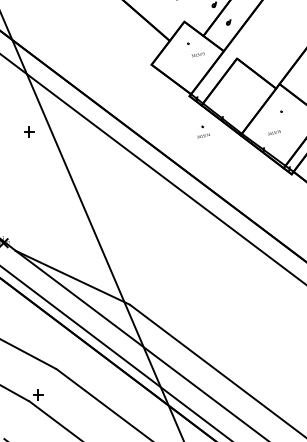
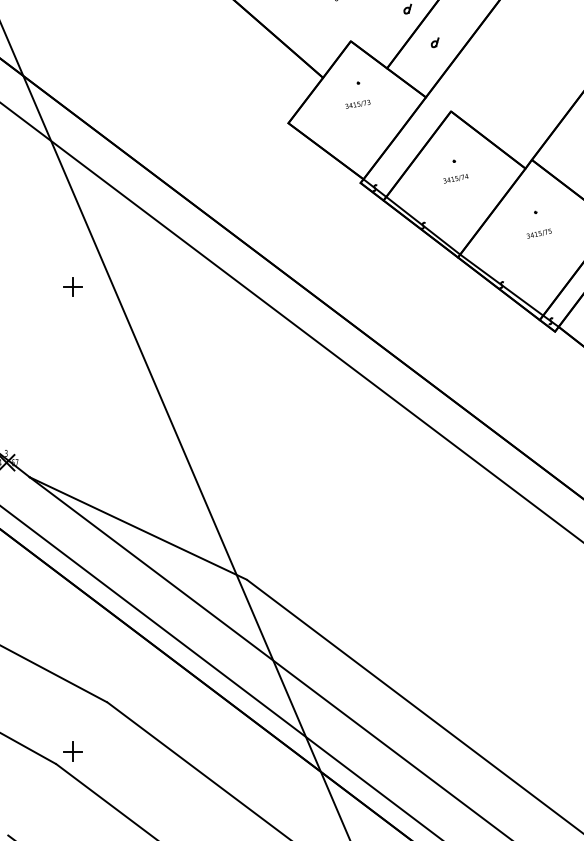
text: (197, 54) -> (356, 103), moved
part: (29, 131) -> (73, 286), moved
part: (203, 131) -> (455, 170), moved
text: (274, 132) -> (539, 233), moved

